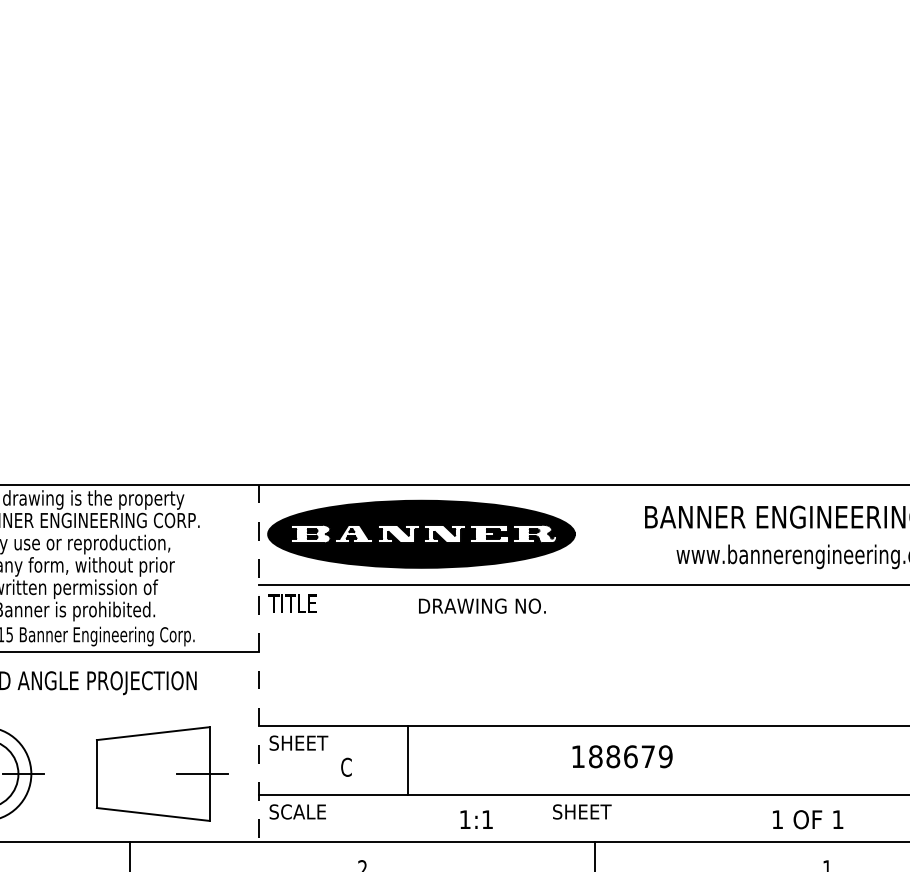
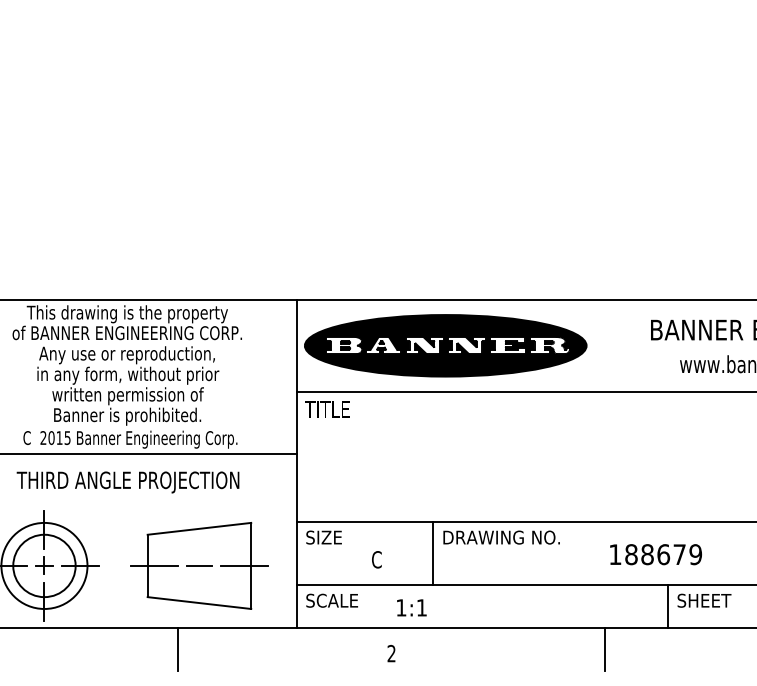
text: (482, 605) -> (501, 536), moved
line: (259, 663) -> (296, 464), dashed -> solid
text: (305, 742) -> (339, 536), SHEET -> SIZE
text: (622, 756) -> (655, 554), moved
line: (104, 774) -> (154, 566), added
line: (153, 774) -> (199, 566), added
text: (582, 811) -> (704, 600), moved
line: (663, 818) -> (667, 606), added
text: (476, 819) -> (411, 607), moved

